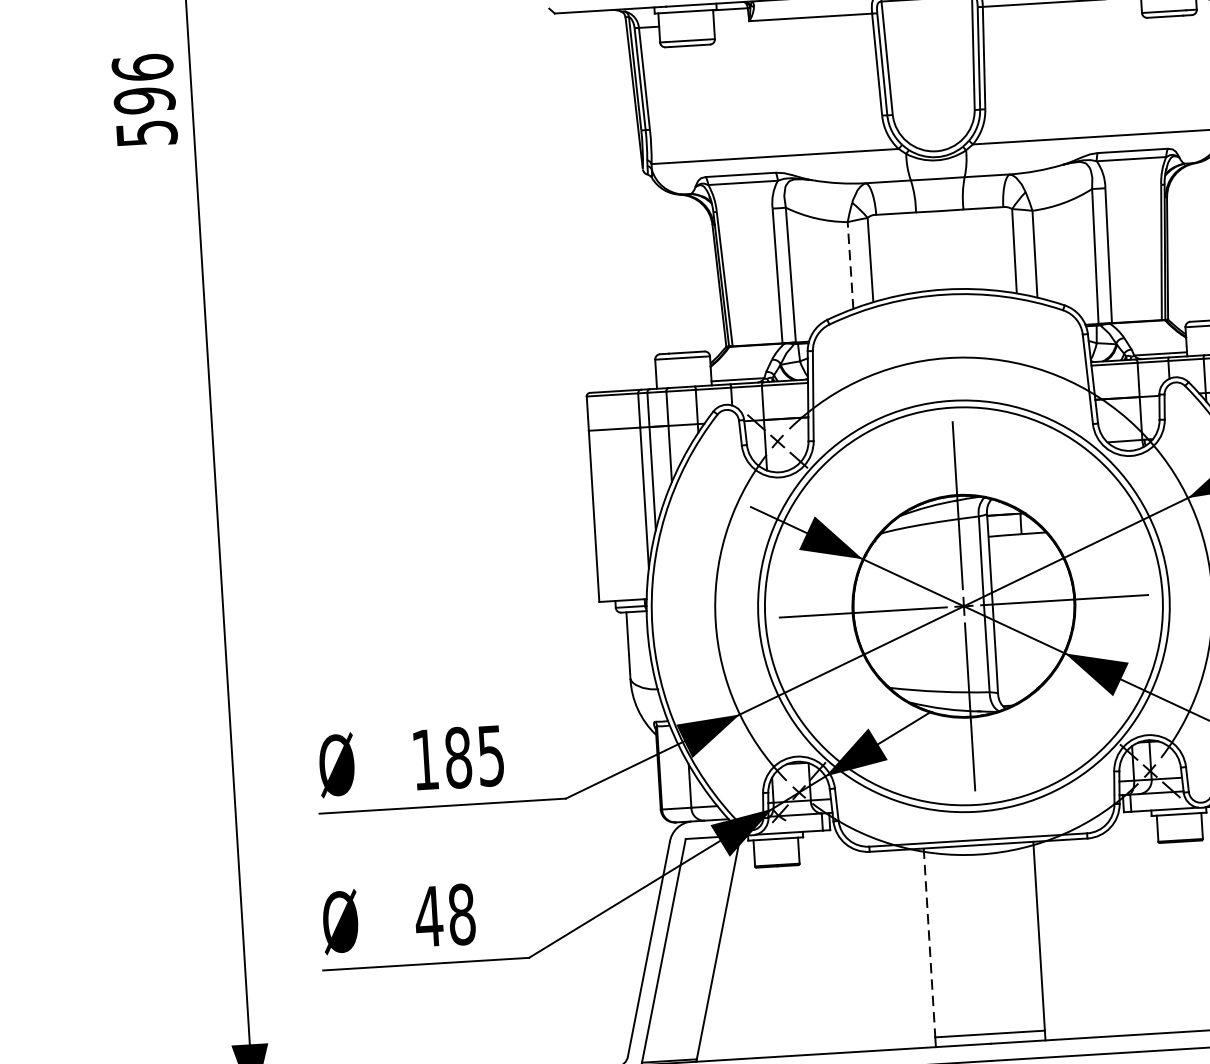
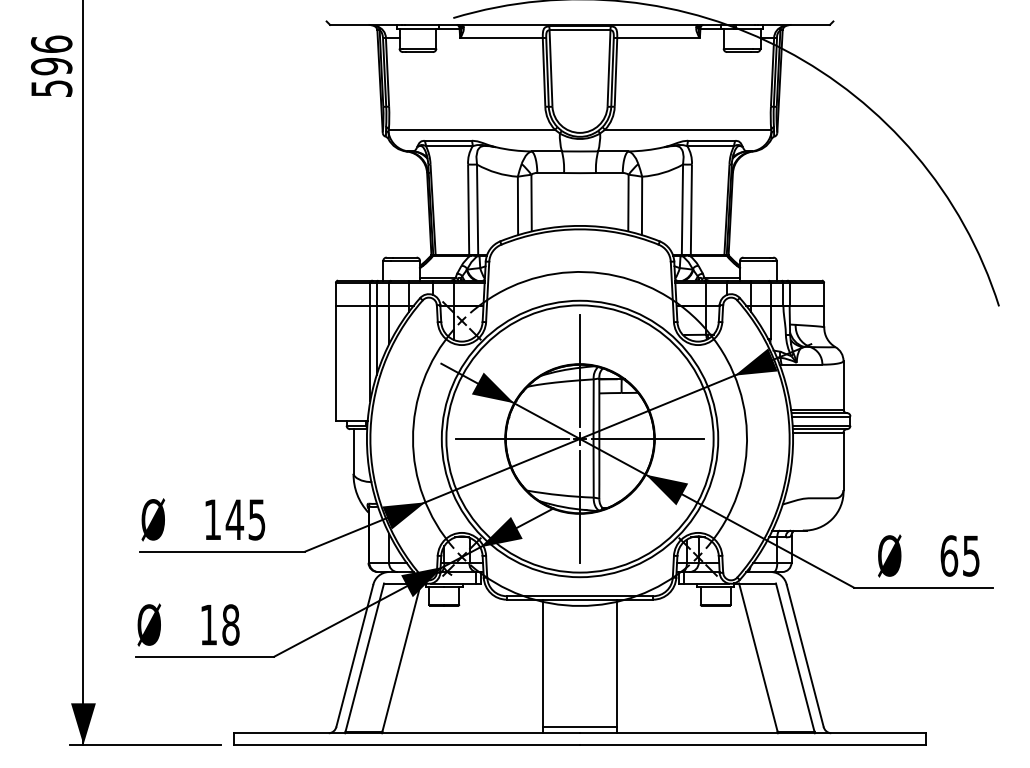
line: (849, 266) -> (517, 206), dashed -> solid
text: (457, 757) -> (234, 519), 185 -> 145
text: (428, 917) -> (208, 625), 48 -> 18
line: (930, 943) -> (543, 663), dashed -> solid

